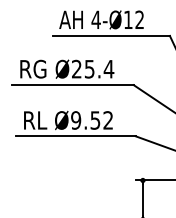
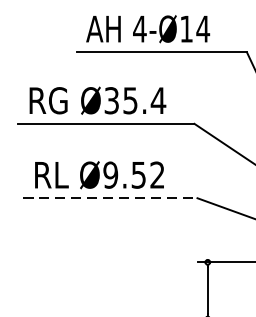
text: (139, 19) -> (202, 28), 4-Ø12 -> 4-Ø14
text: (76, 69) -> (111, 101), Ø25.4 -> Ø35.4
line: (75, 136) -> (109, 198), solid -> dashed

